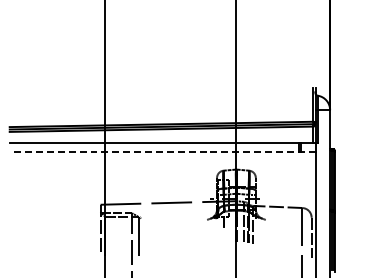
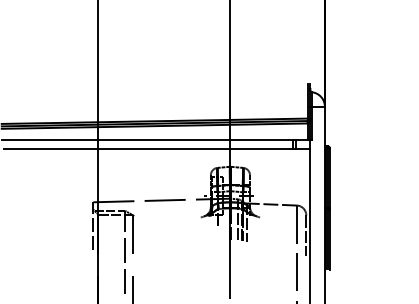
line: (164, 151) -> (157, 148), dashed -> solid

